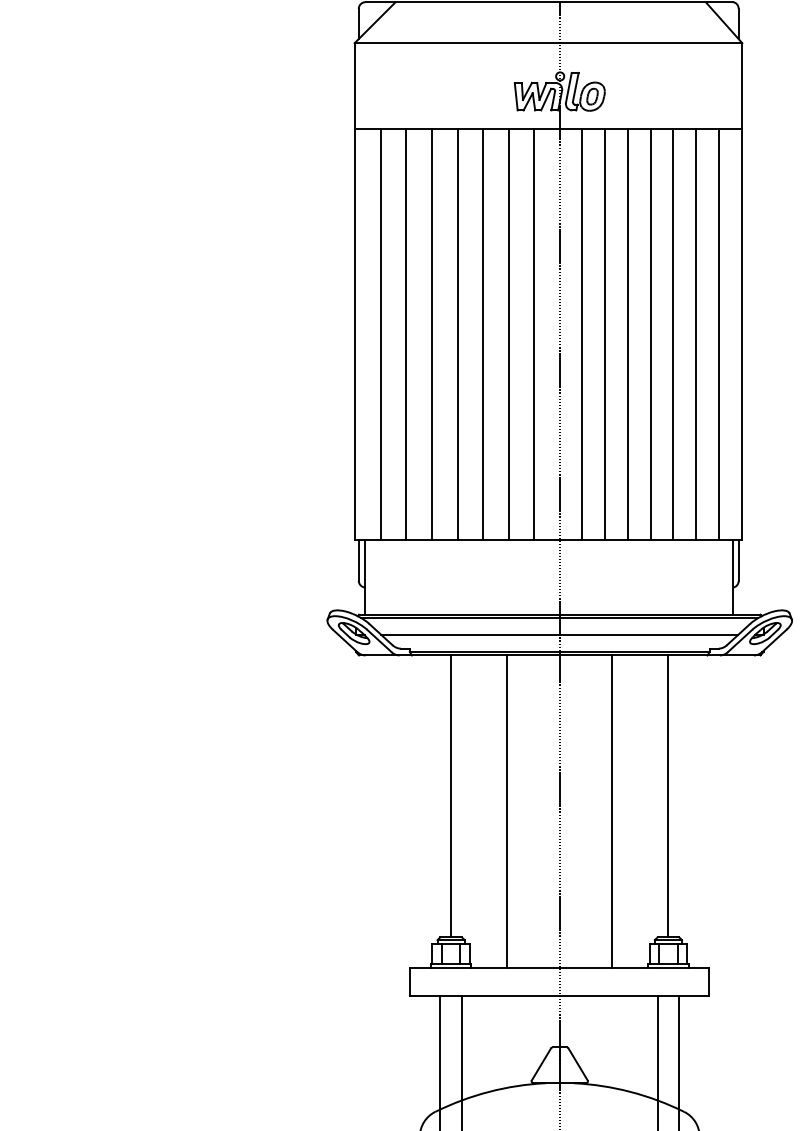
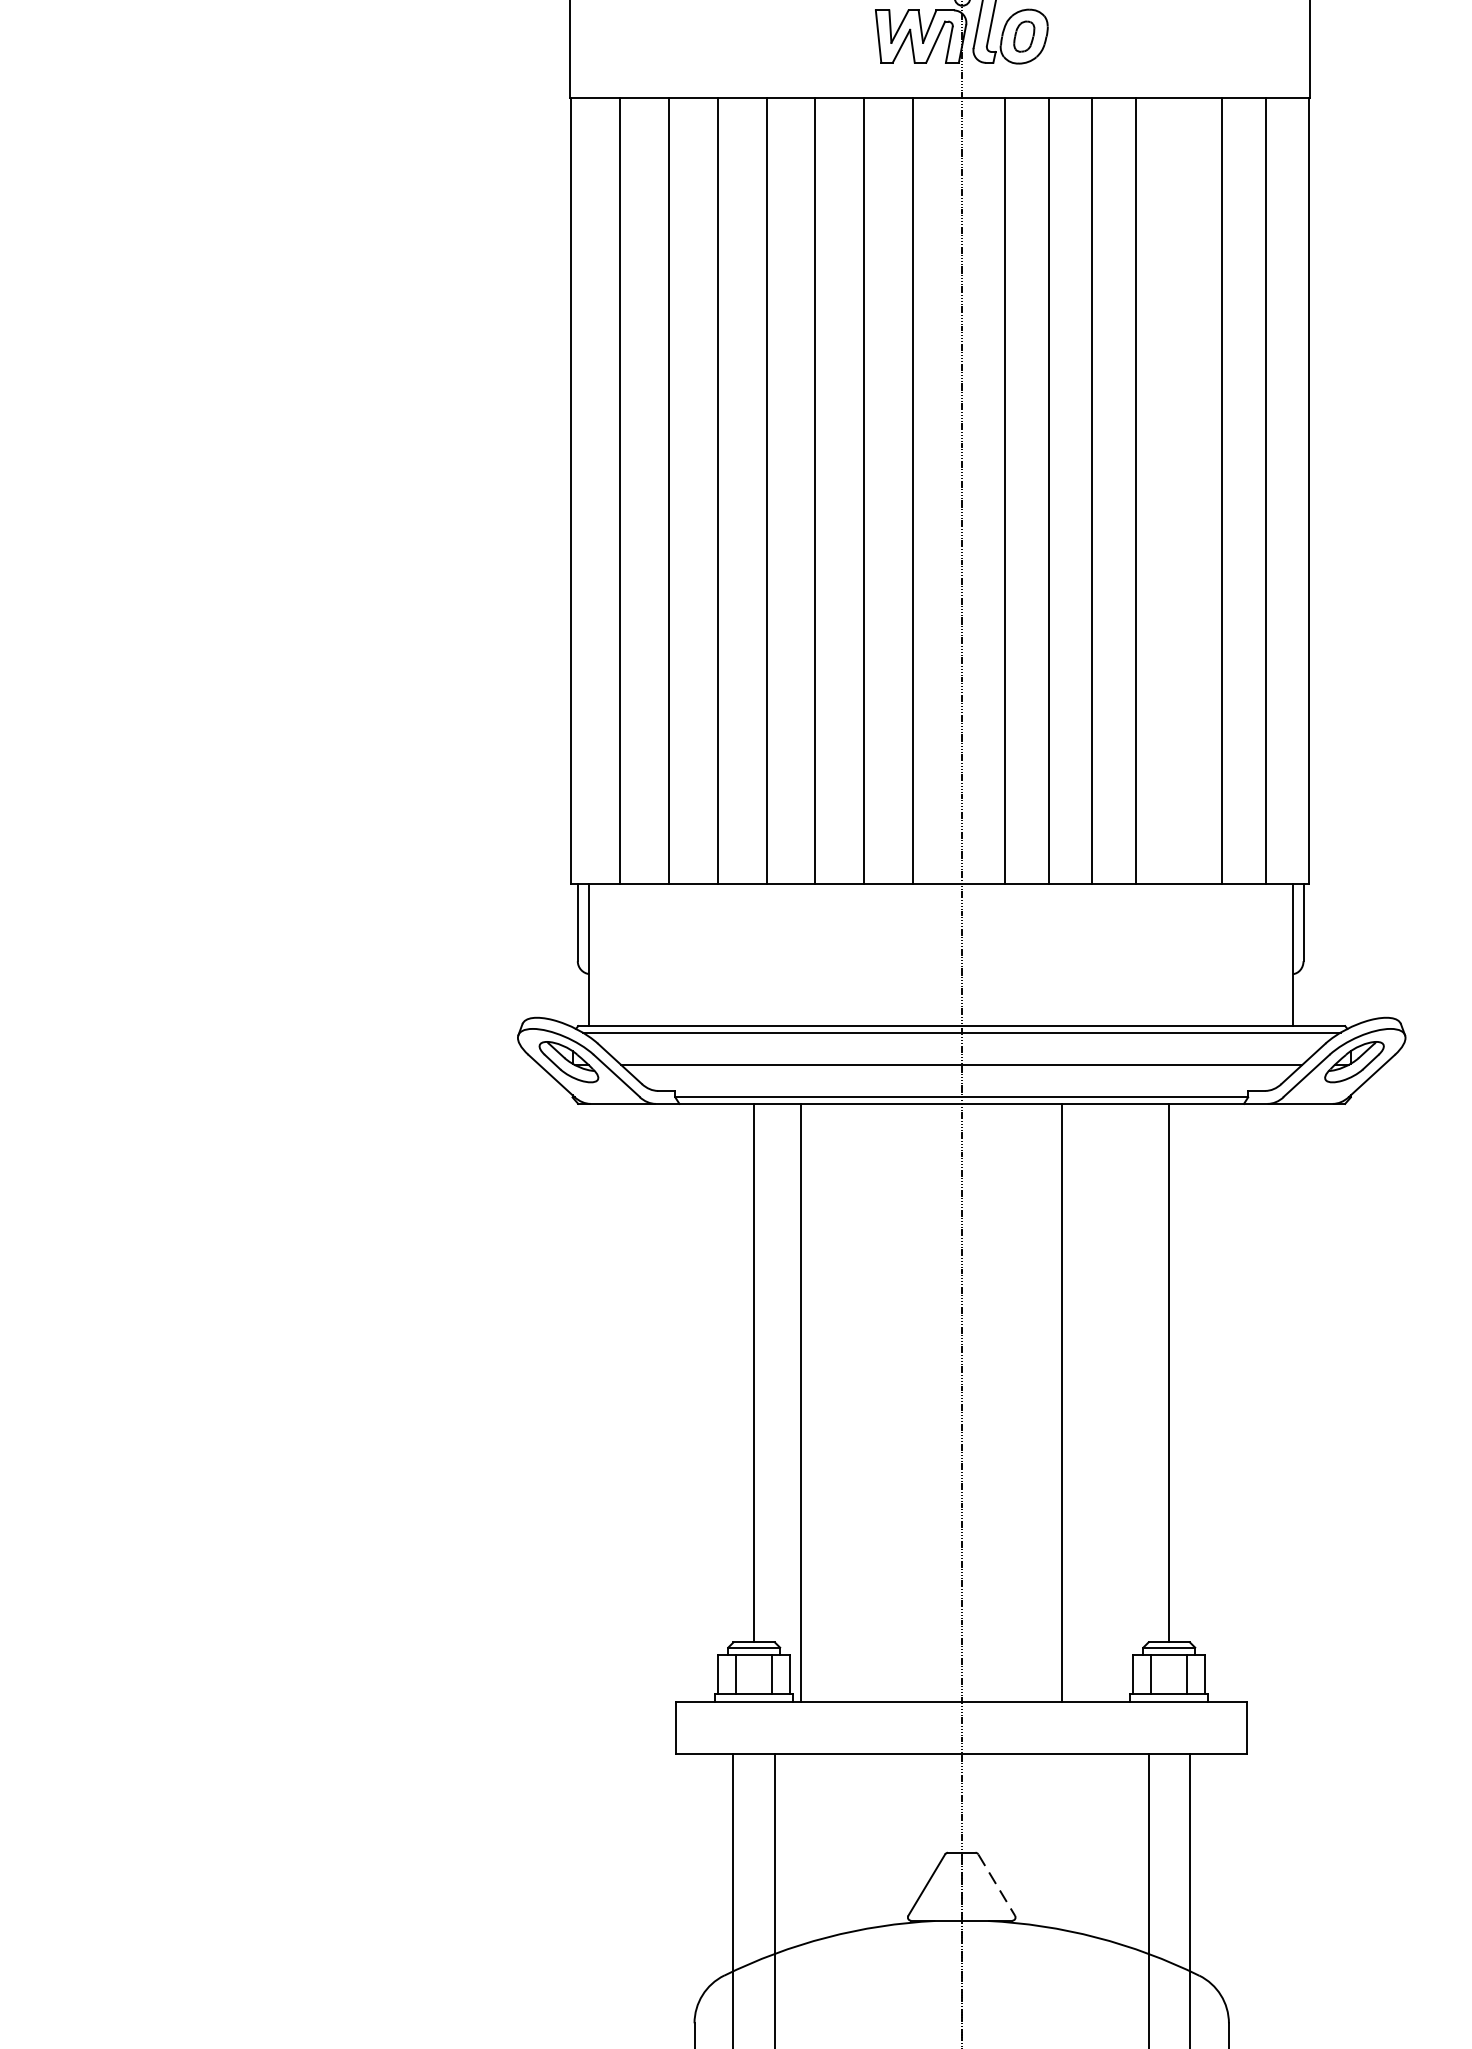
line: (673, 334) -> (1178, 490), removed
line: (507, 811) -> (800, 1401), moved
line: (578, 1064) -> (997, 1885), solid -> dashed

